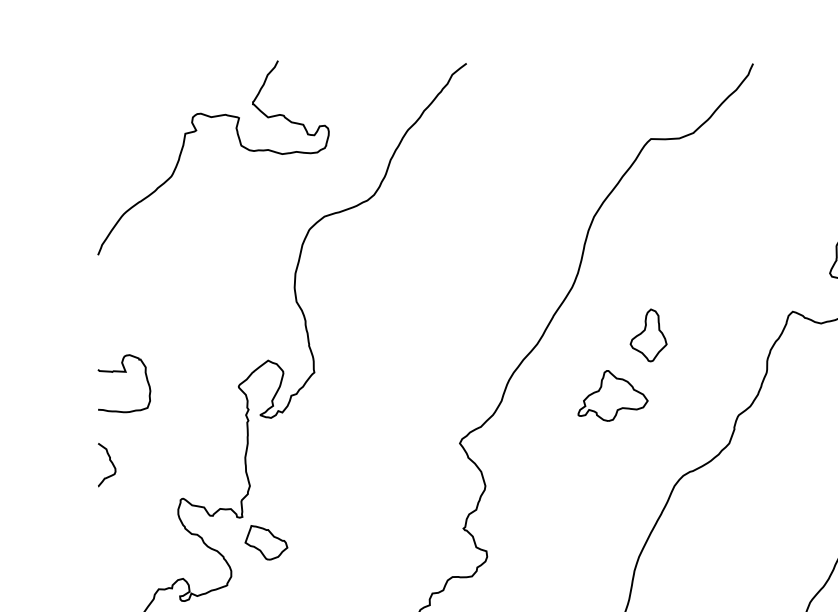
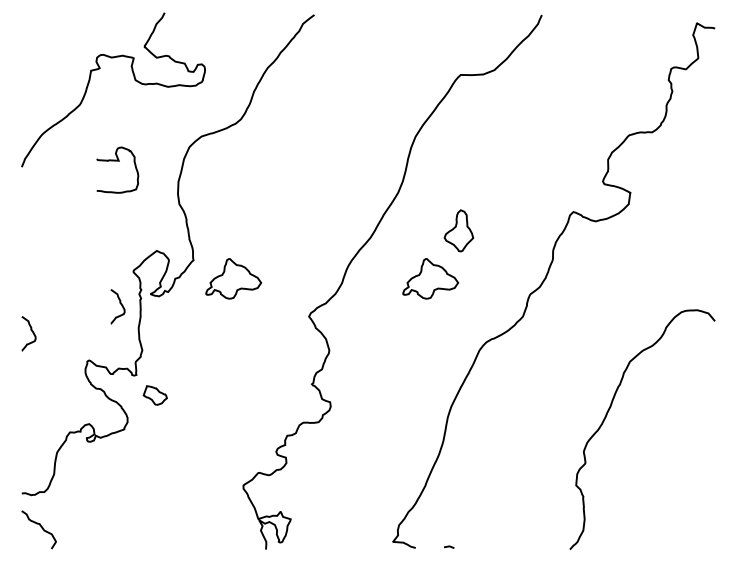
curve: (124, 372) -> (117, 161), moved
part: (364, 395) -> (233, 278), added
curve: (221, 426) -> (119, 303), added
part: (265, 542) -> (154, 395), size x0.7

